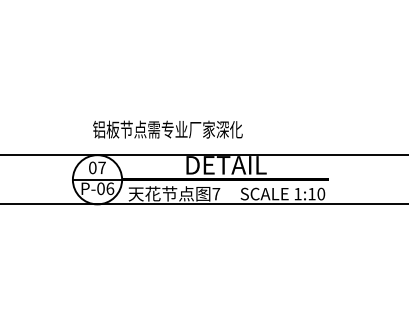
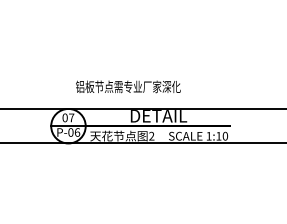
text: (167, 129) -> (128, 86), moved
text: (216, 193) -> (151, 135), 7 -> 2

